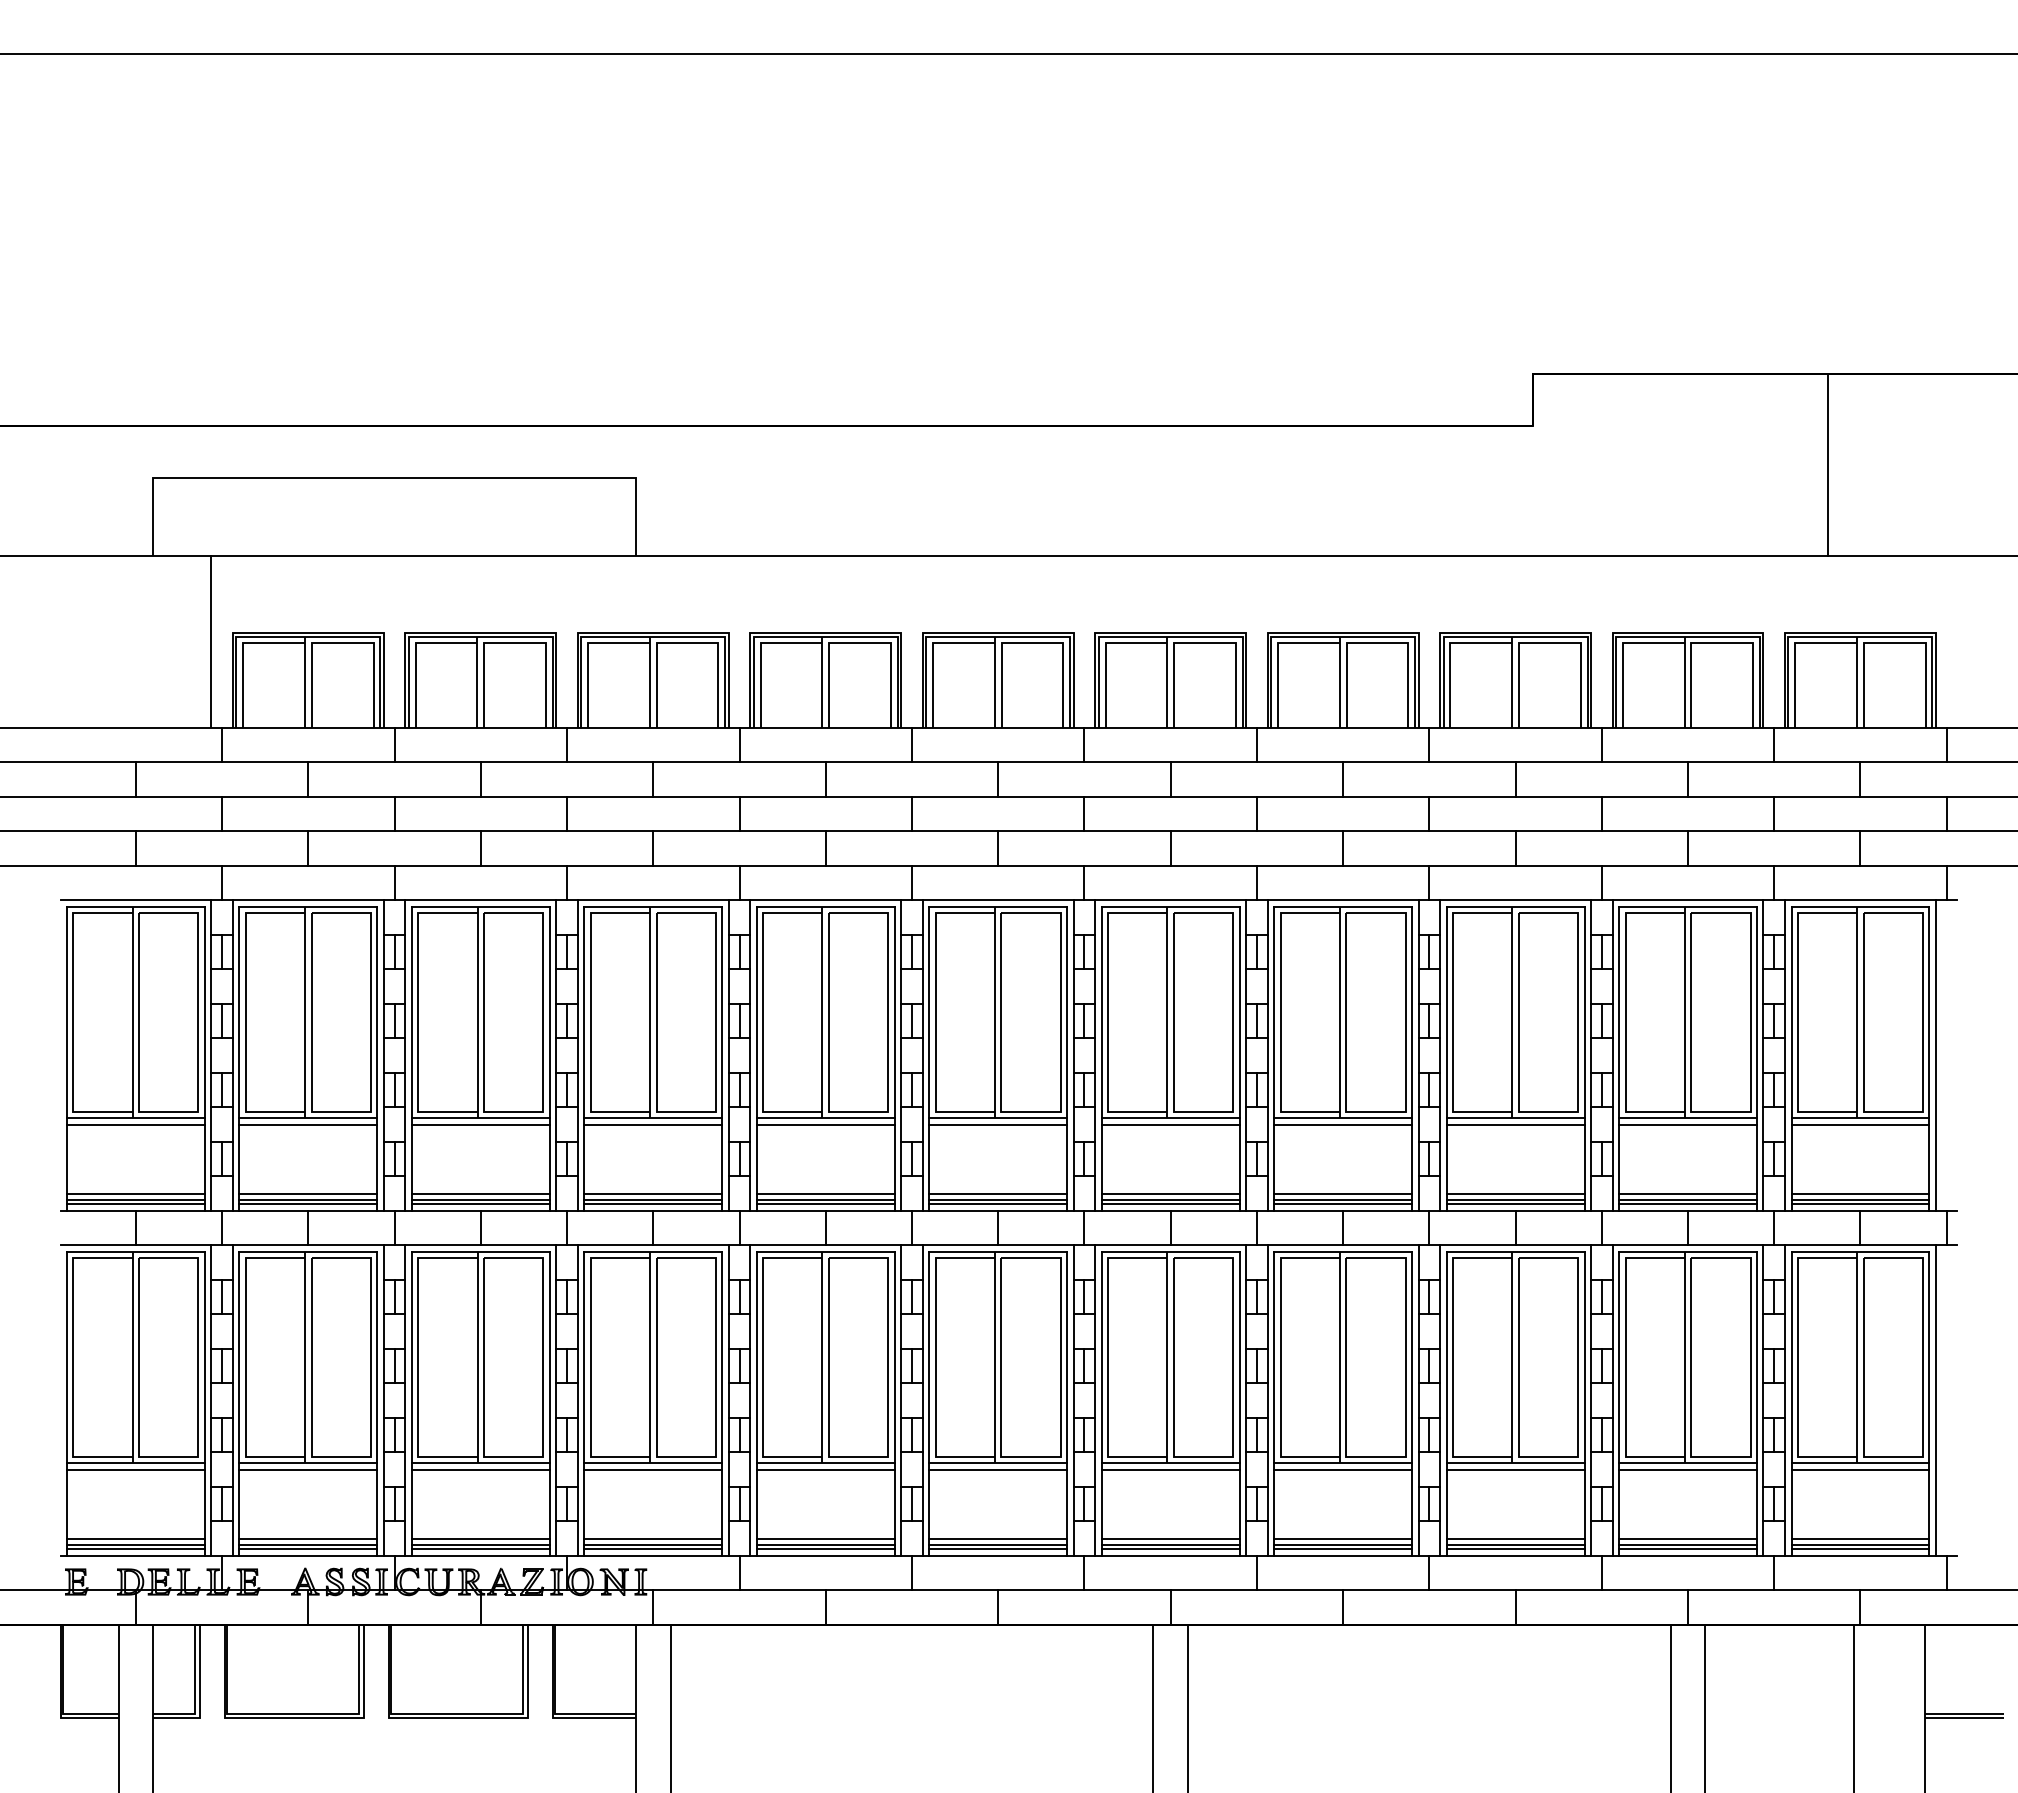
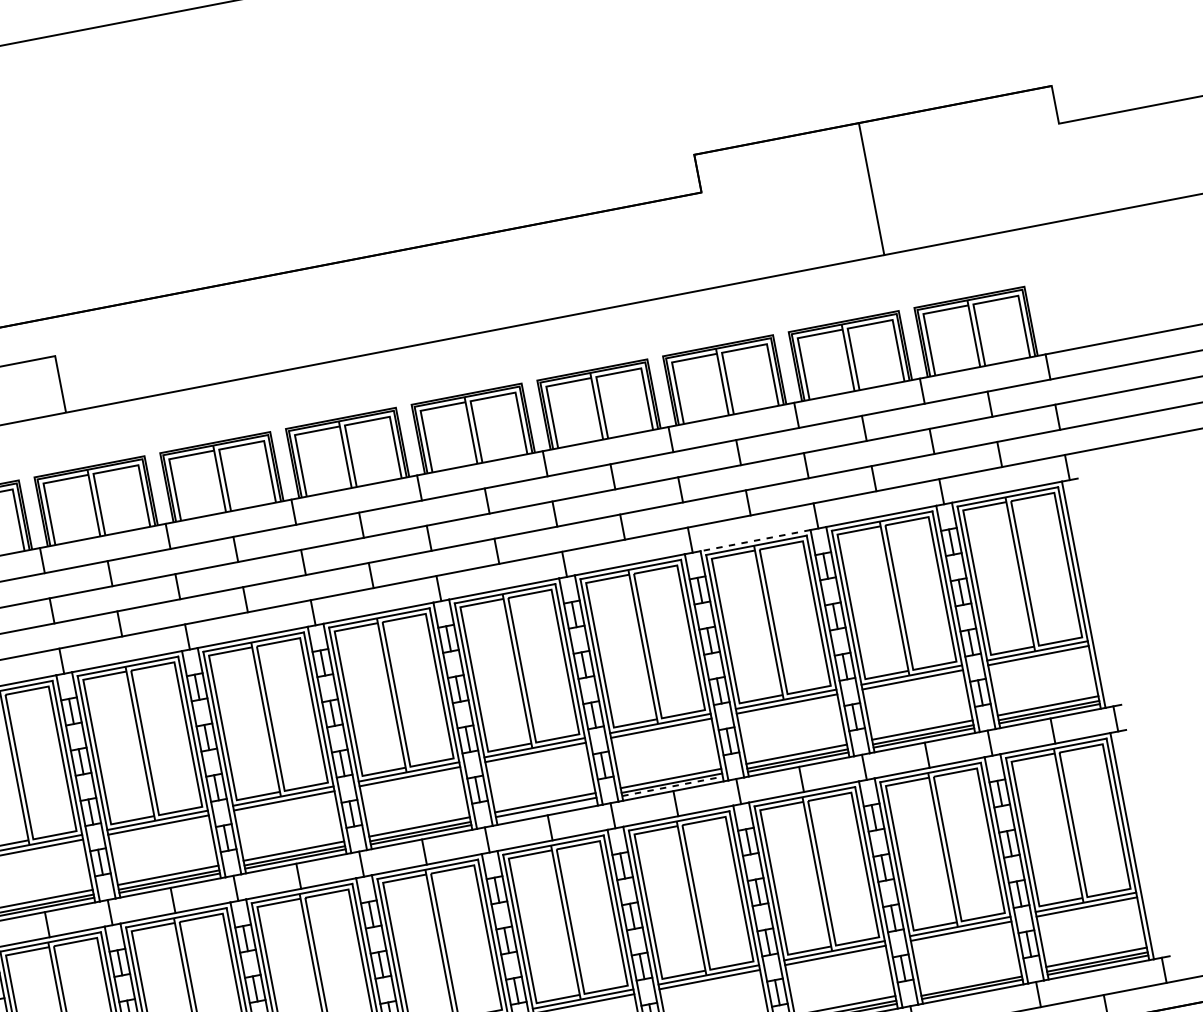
line: (1827, 464) -> (871, 188), moved
line: (1515, 900) -> (755, 540), solid -> dashed
line: (1170, 1204) -> (546, 810), removed
line: (1343, 1204) -> (672, 786), solid -> dashed
line: (1688, 1538) -> (971, 981), removed

